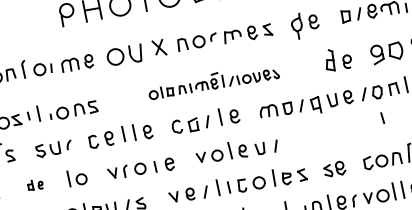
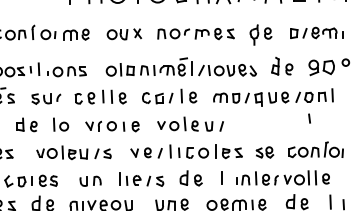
part: (136, 53) -> (124, 34), size x0.71
part: (212, 80) -> (180, 66), size x1.43
part: (34, 184) -> (26, 124), size x1.67

